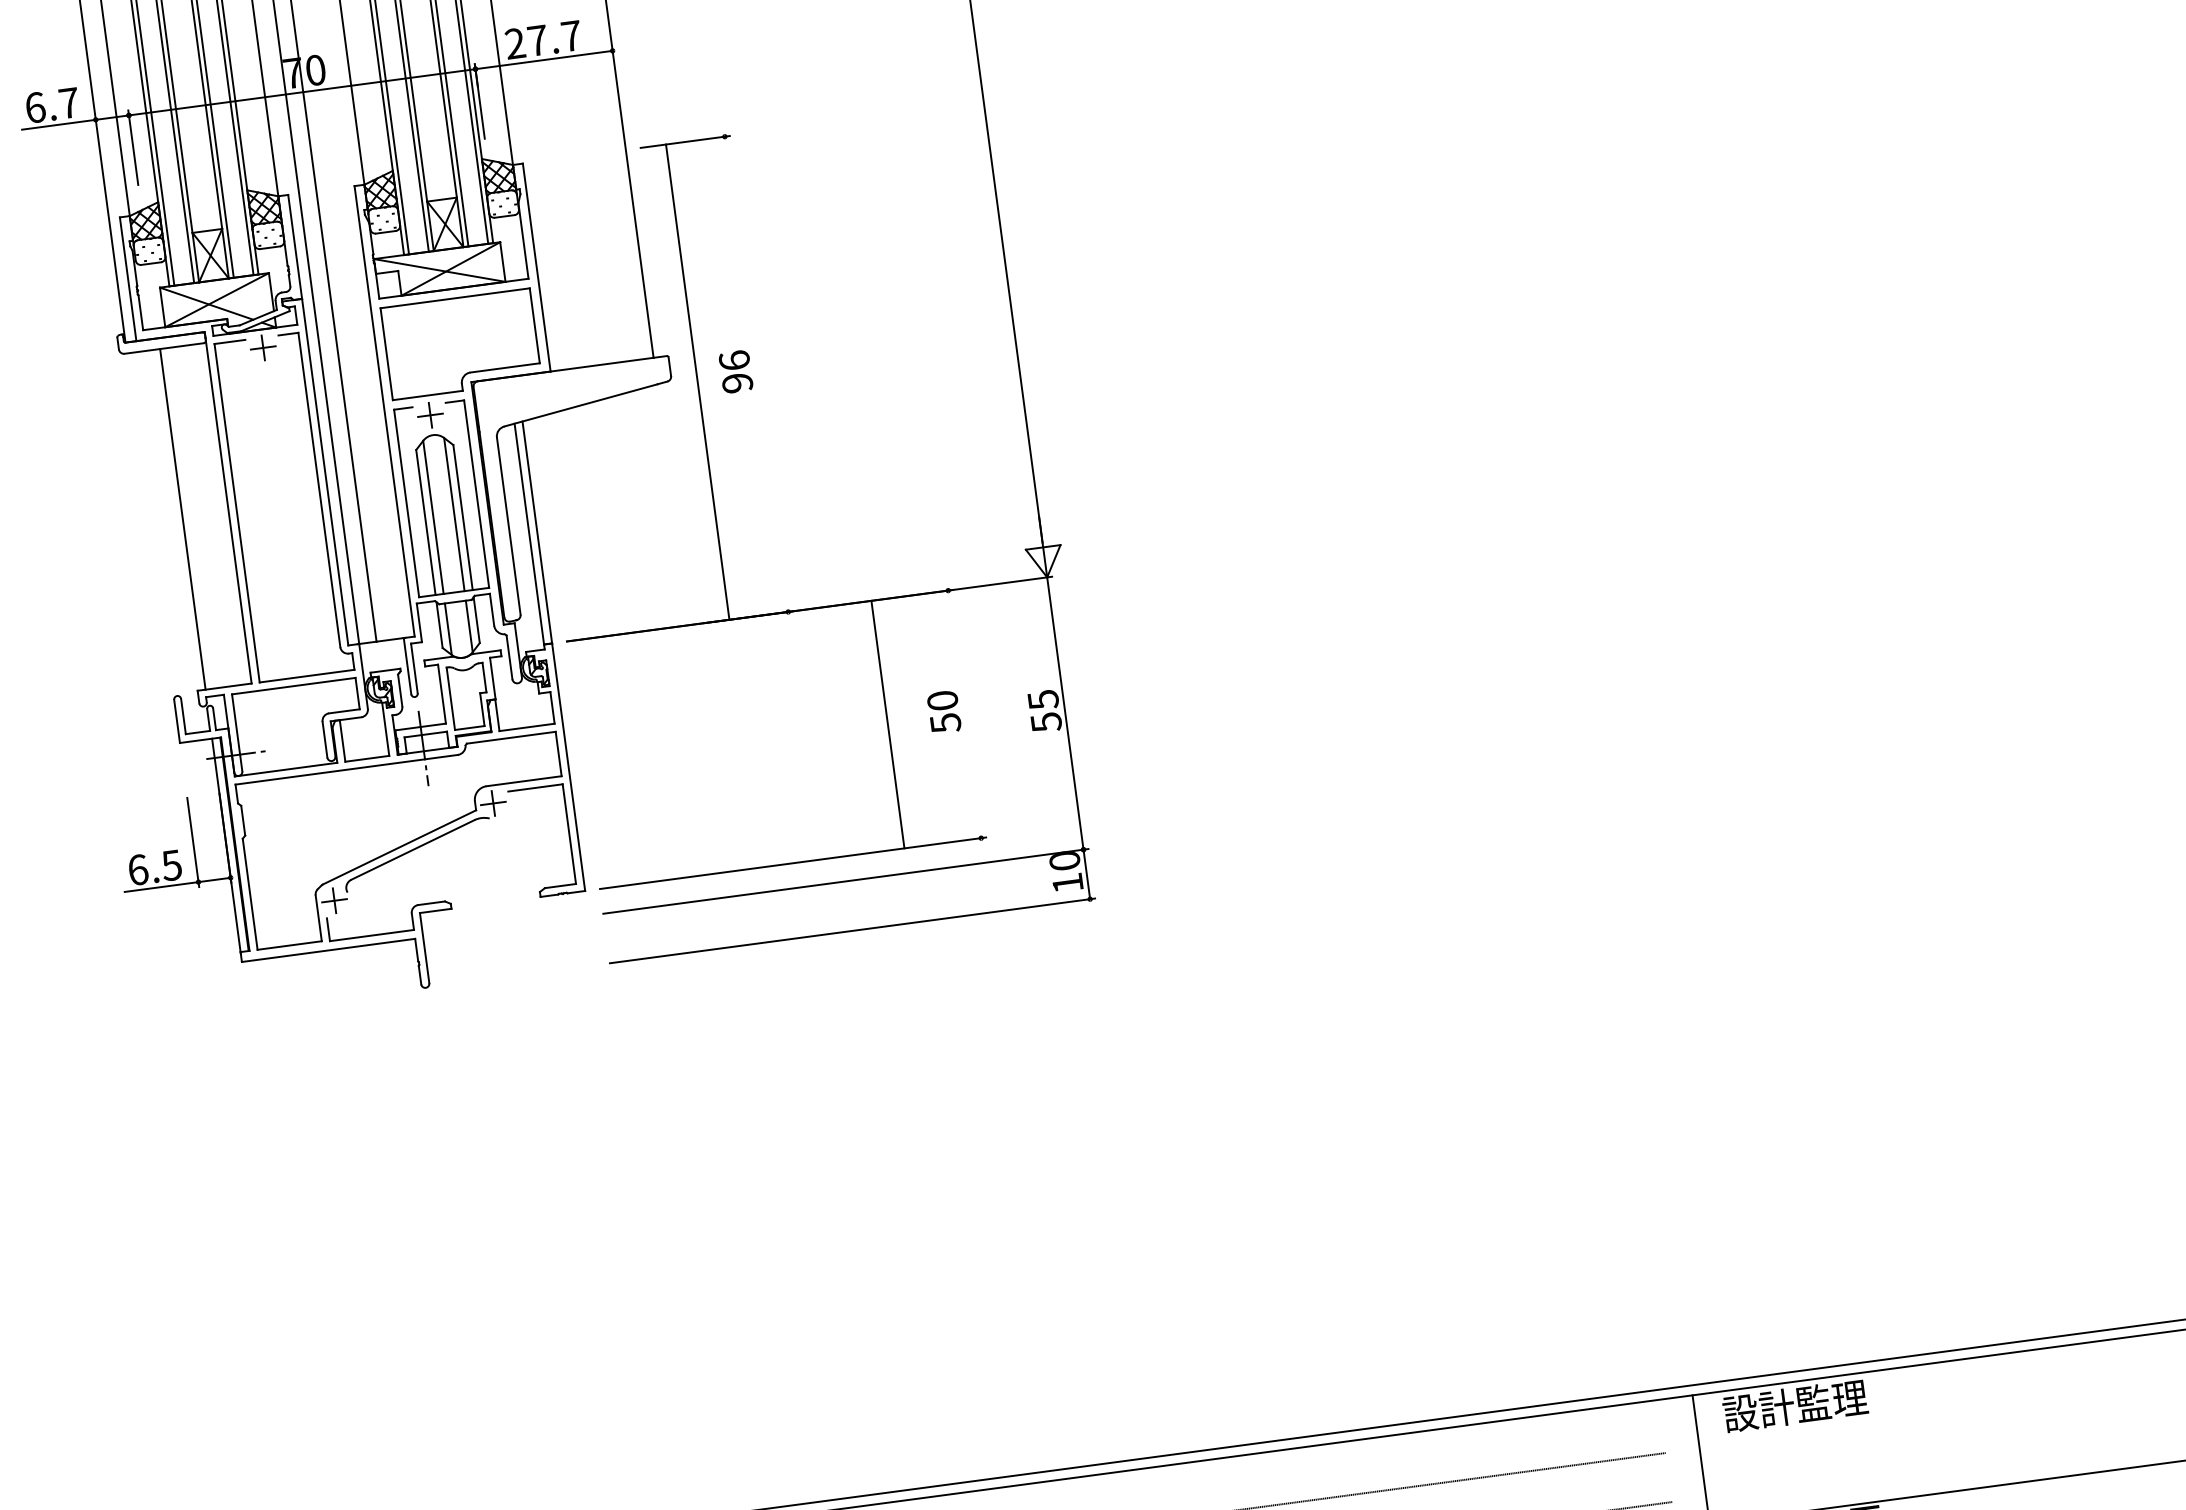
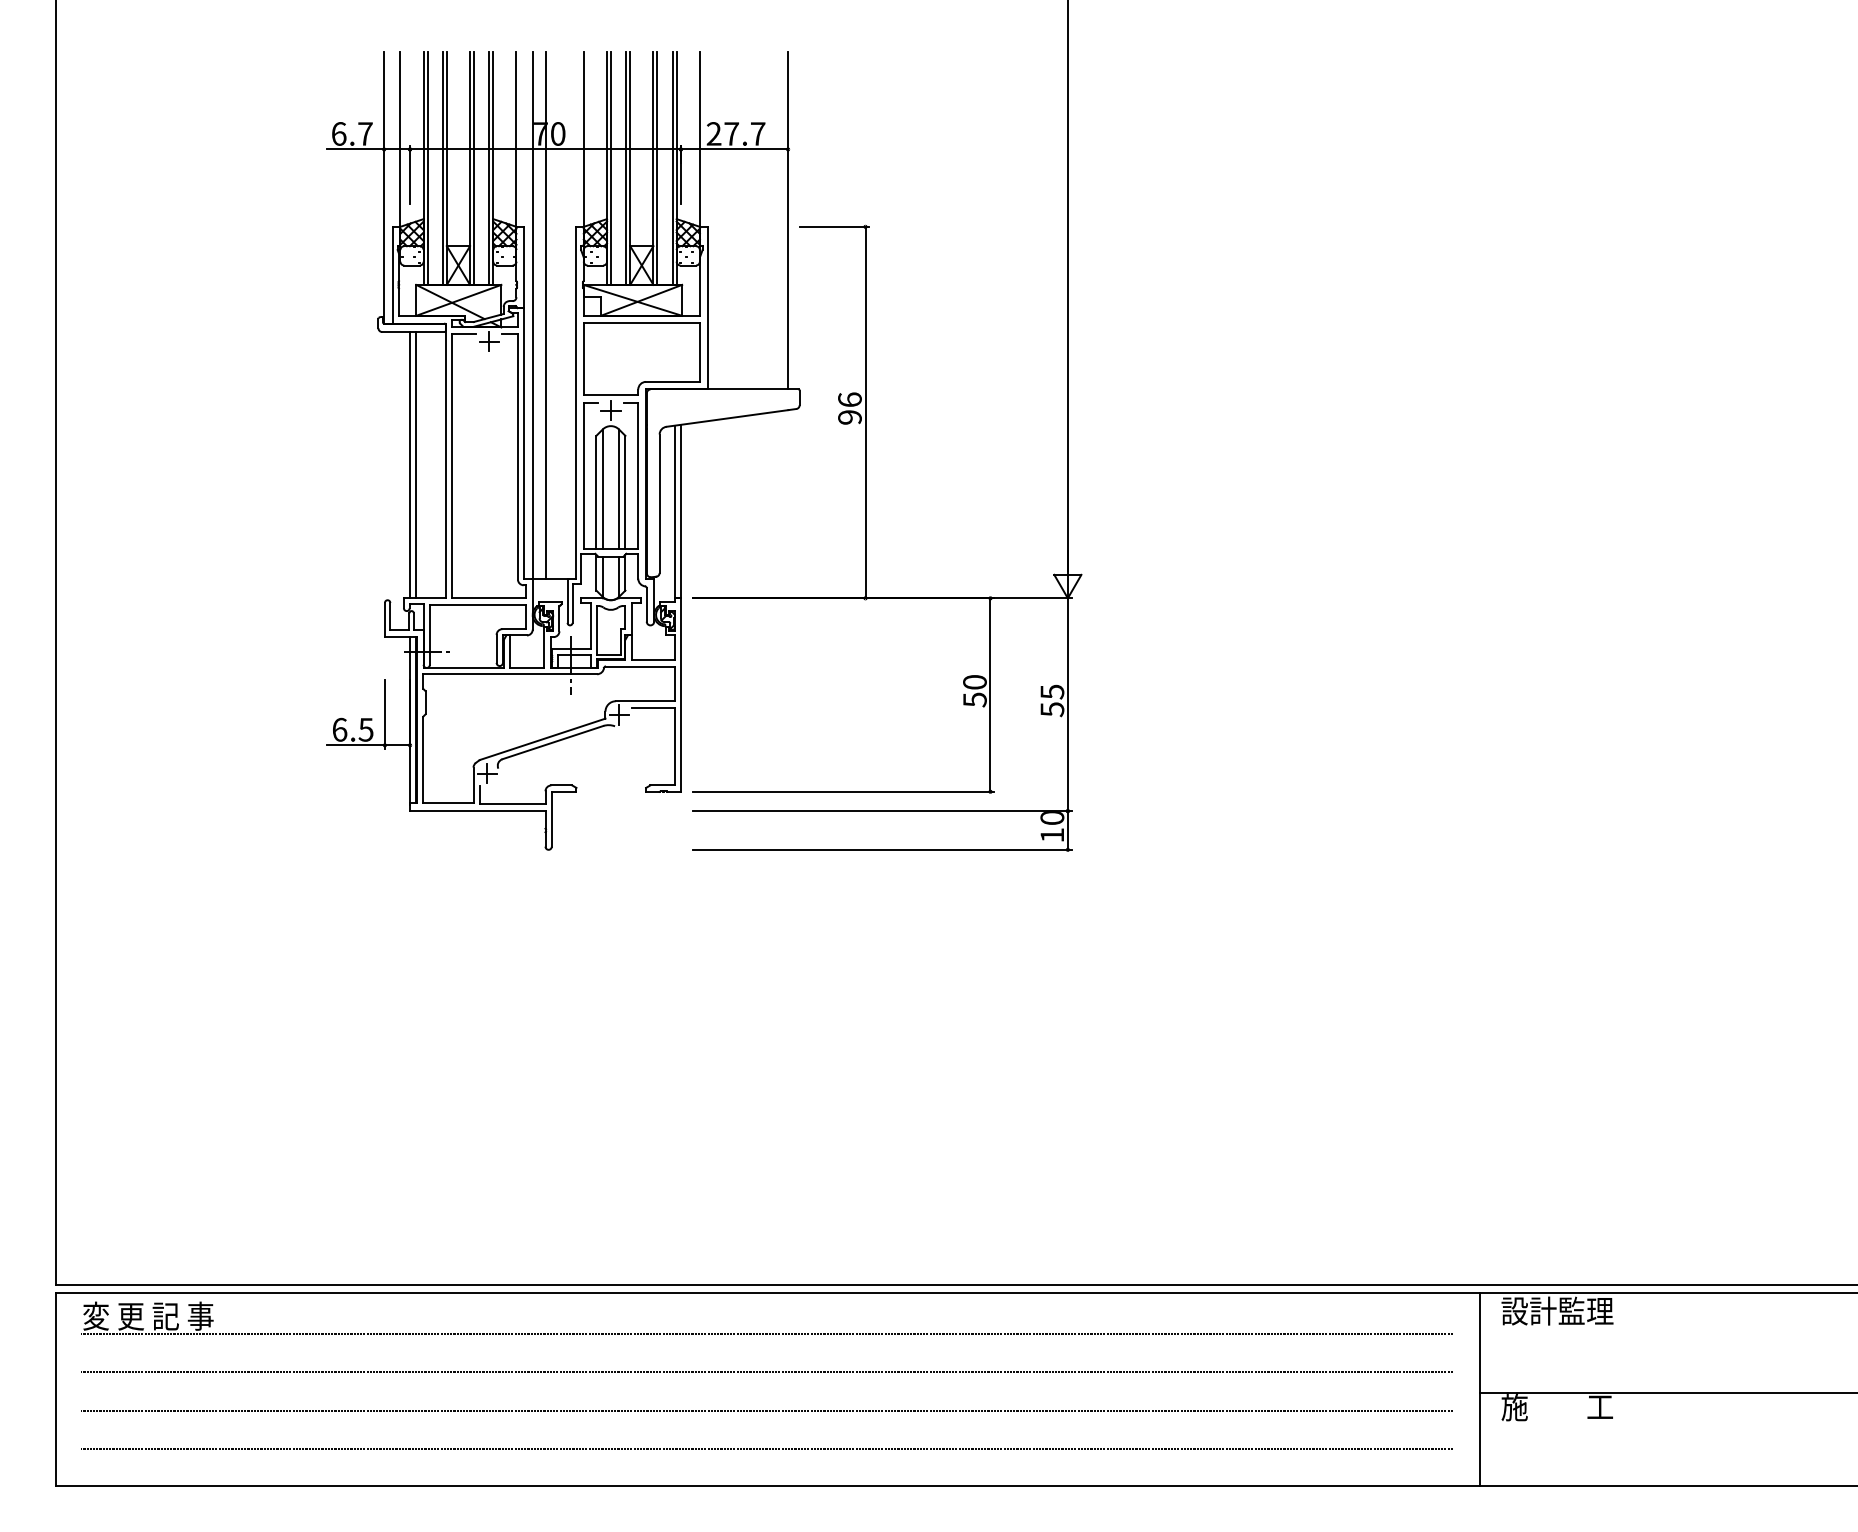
line: (697, 382) -> (865, 412), moved
line: (191, 518) -> (416, 465), added
line: (887, 723) -> (990, 694), moved

